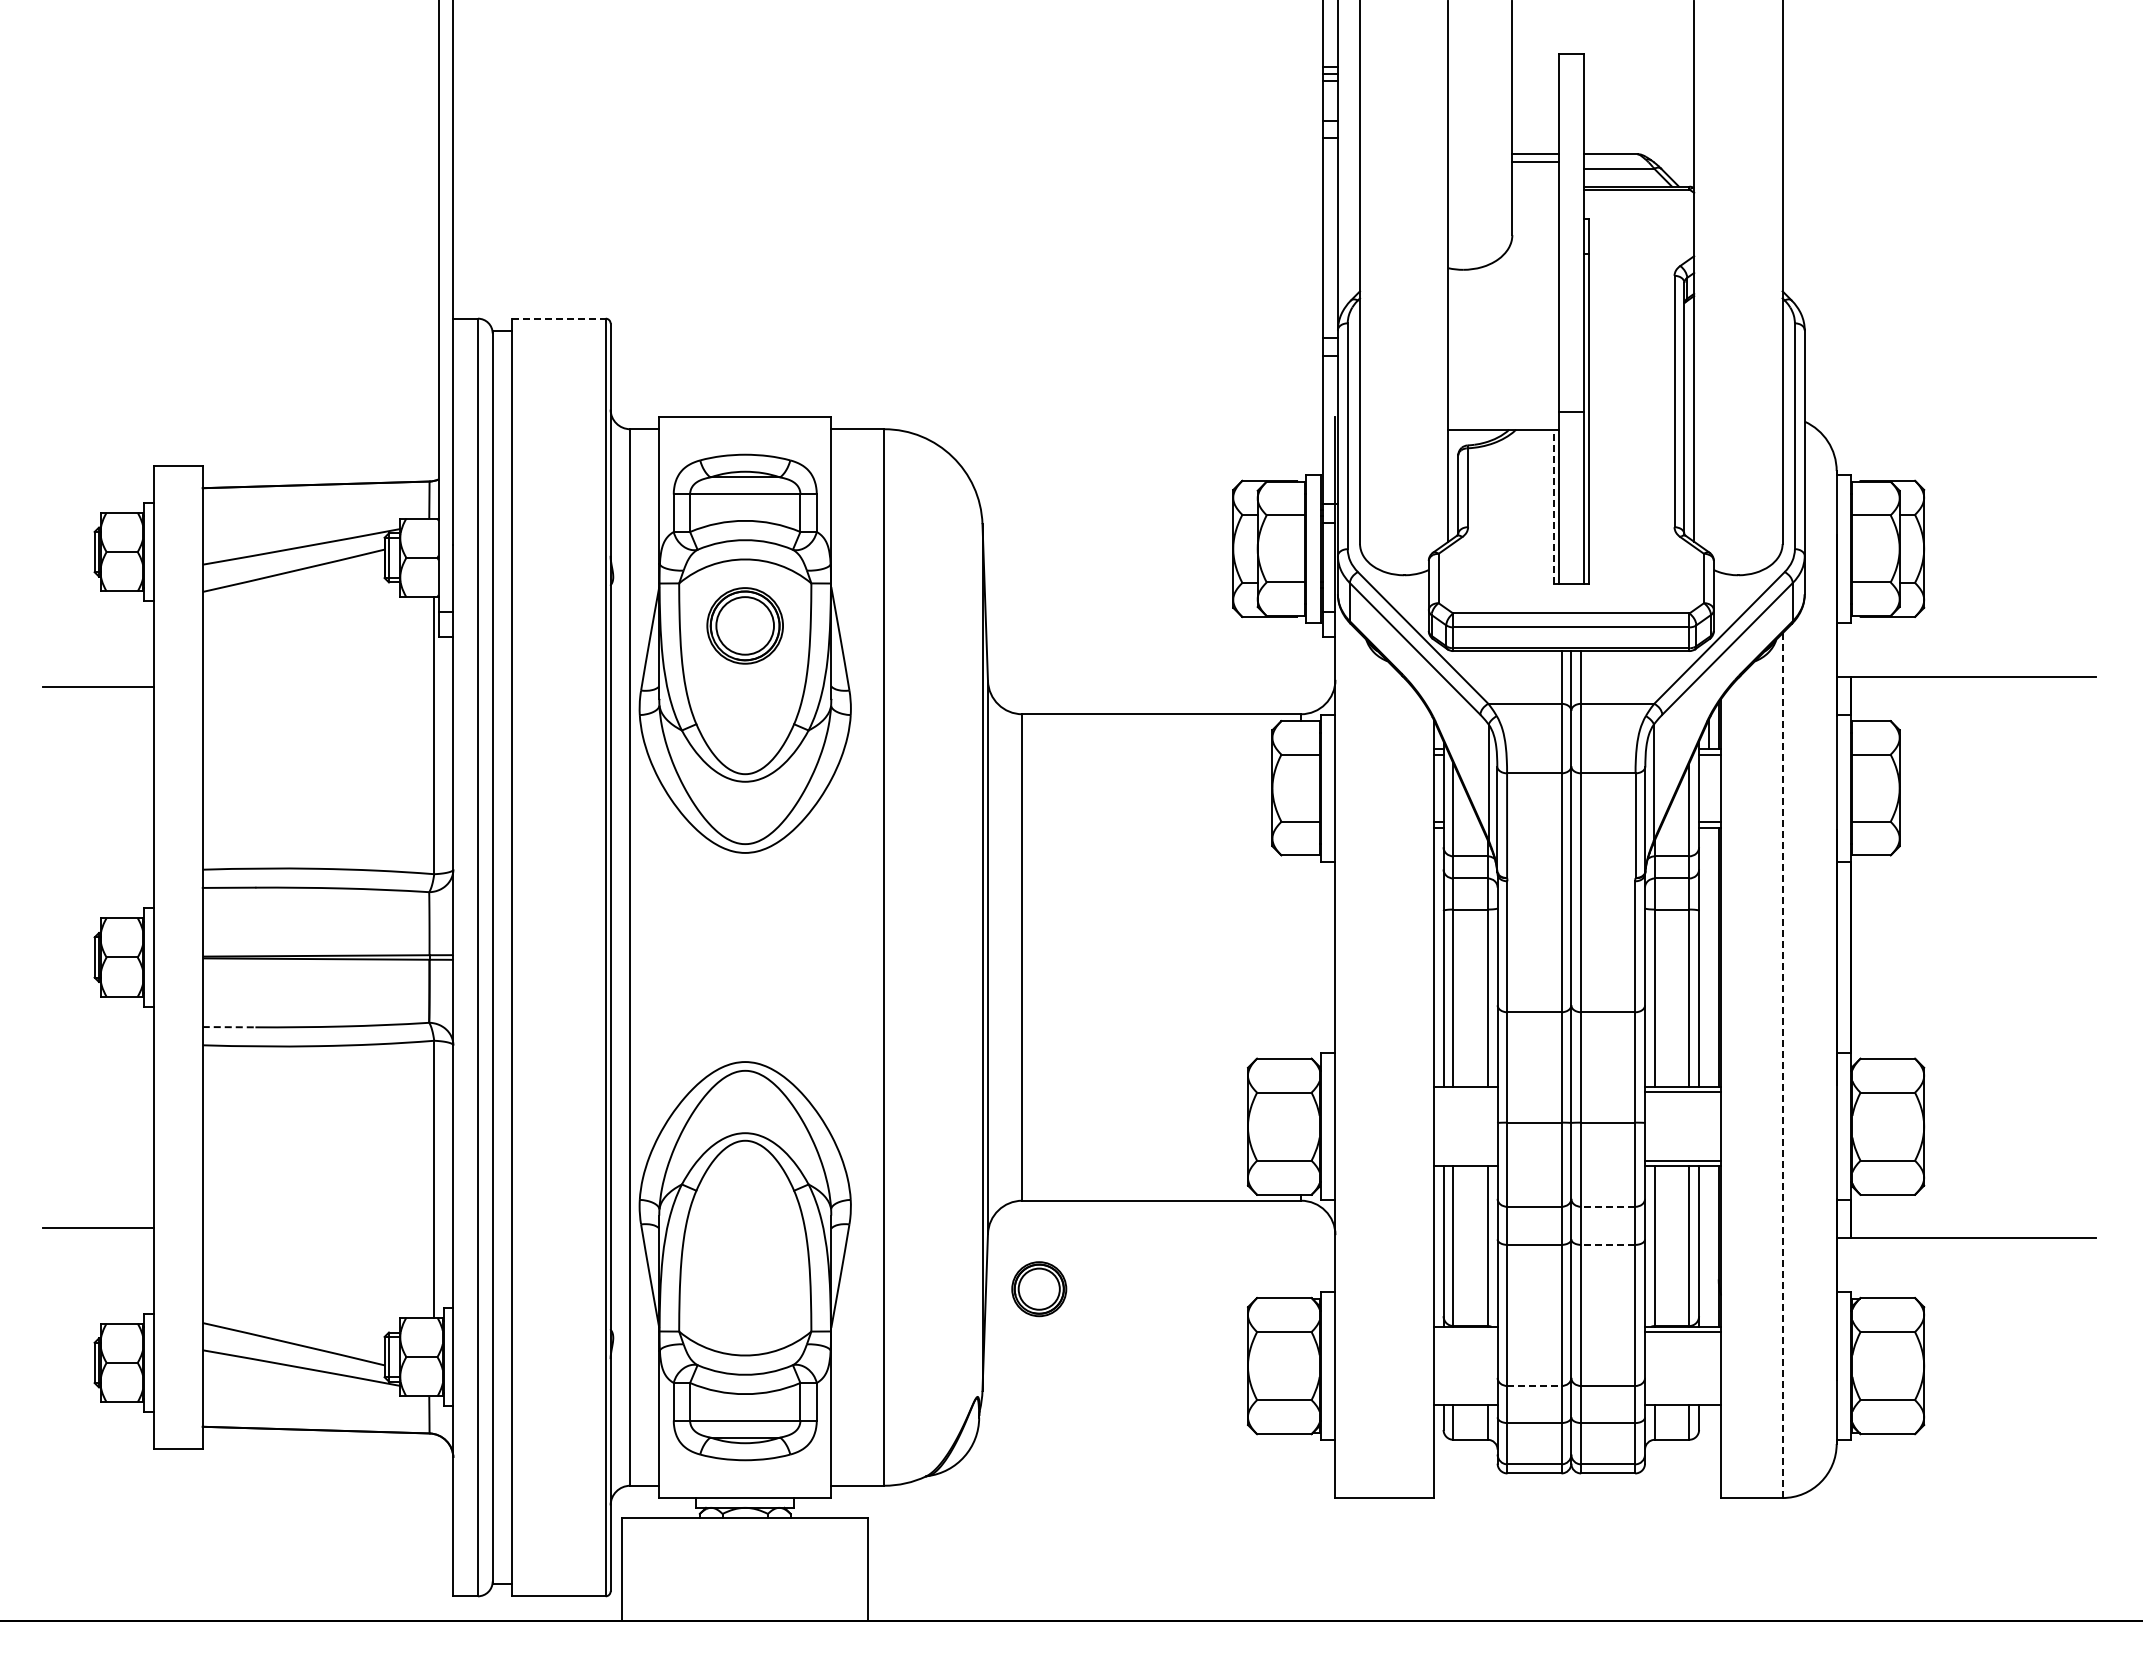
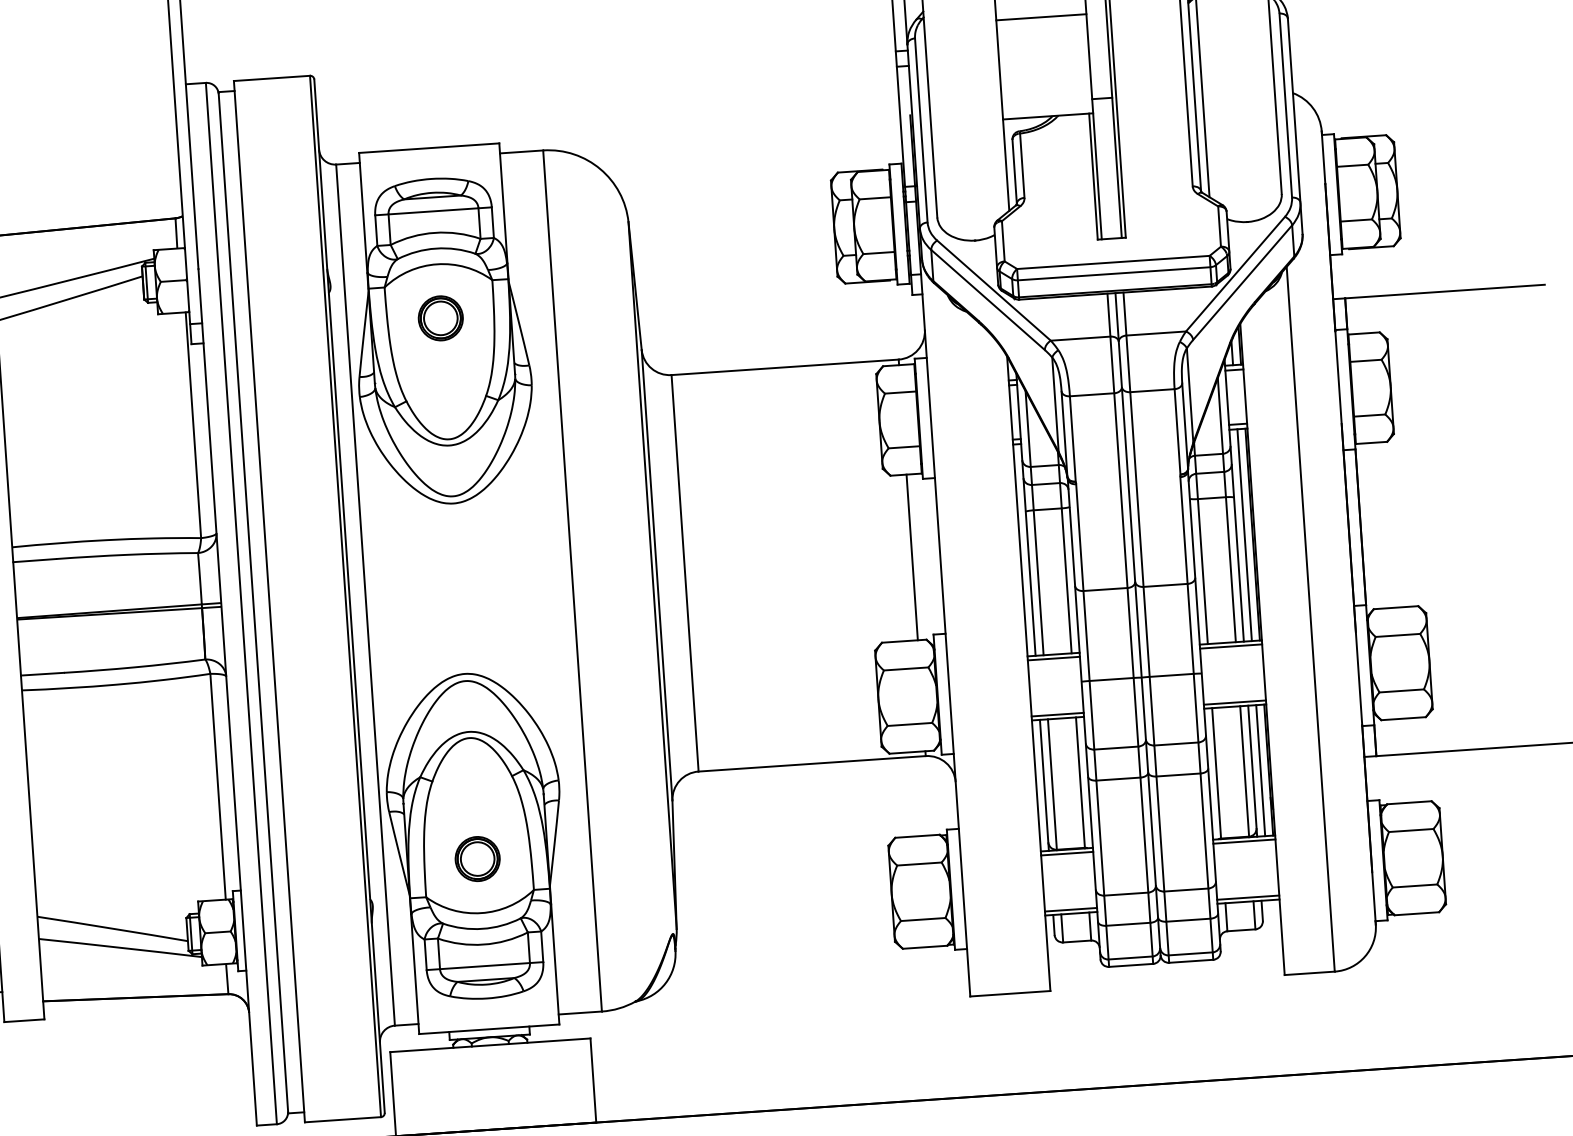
line: (1503, 308) -> (1041, 17), added
line: (559, 318) -> (272, 78), dashed -> solid
line: (1554, 506) -> (1093, 176), dashed -> solid
part: (745, 625) -> (441, 318), size x0.71
line: (1301, 956) -> (912, 557), added
line: (1708, 957) -> (1244, 535), added
line: (229, 1027) -> (42, 674), dashed -> solid
line: (1782, 1065) -> (1310, 619), dashed -> solid
line: (1465, 1092) -> (1053, 658), added
line: (1465, 1161) -> (1057, 714), added
line: (1607, 1206) -> (1175, 743), dashed -> solid
line: (1607, 1244) -> (1177, 774), dashed -> solid
line: (1708, 1246) -> (1260, 770), added
part: (1039, 1289) -> (477, 859), moved
line: (1465, 1331) -> (1067, 853), added
line: (1534, 1386) -> (1126, 894), dashed -> solid
line: (1465, 1400) -> (1070, 909), added
line: (1683, 1400) -> (1248, 897), added

